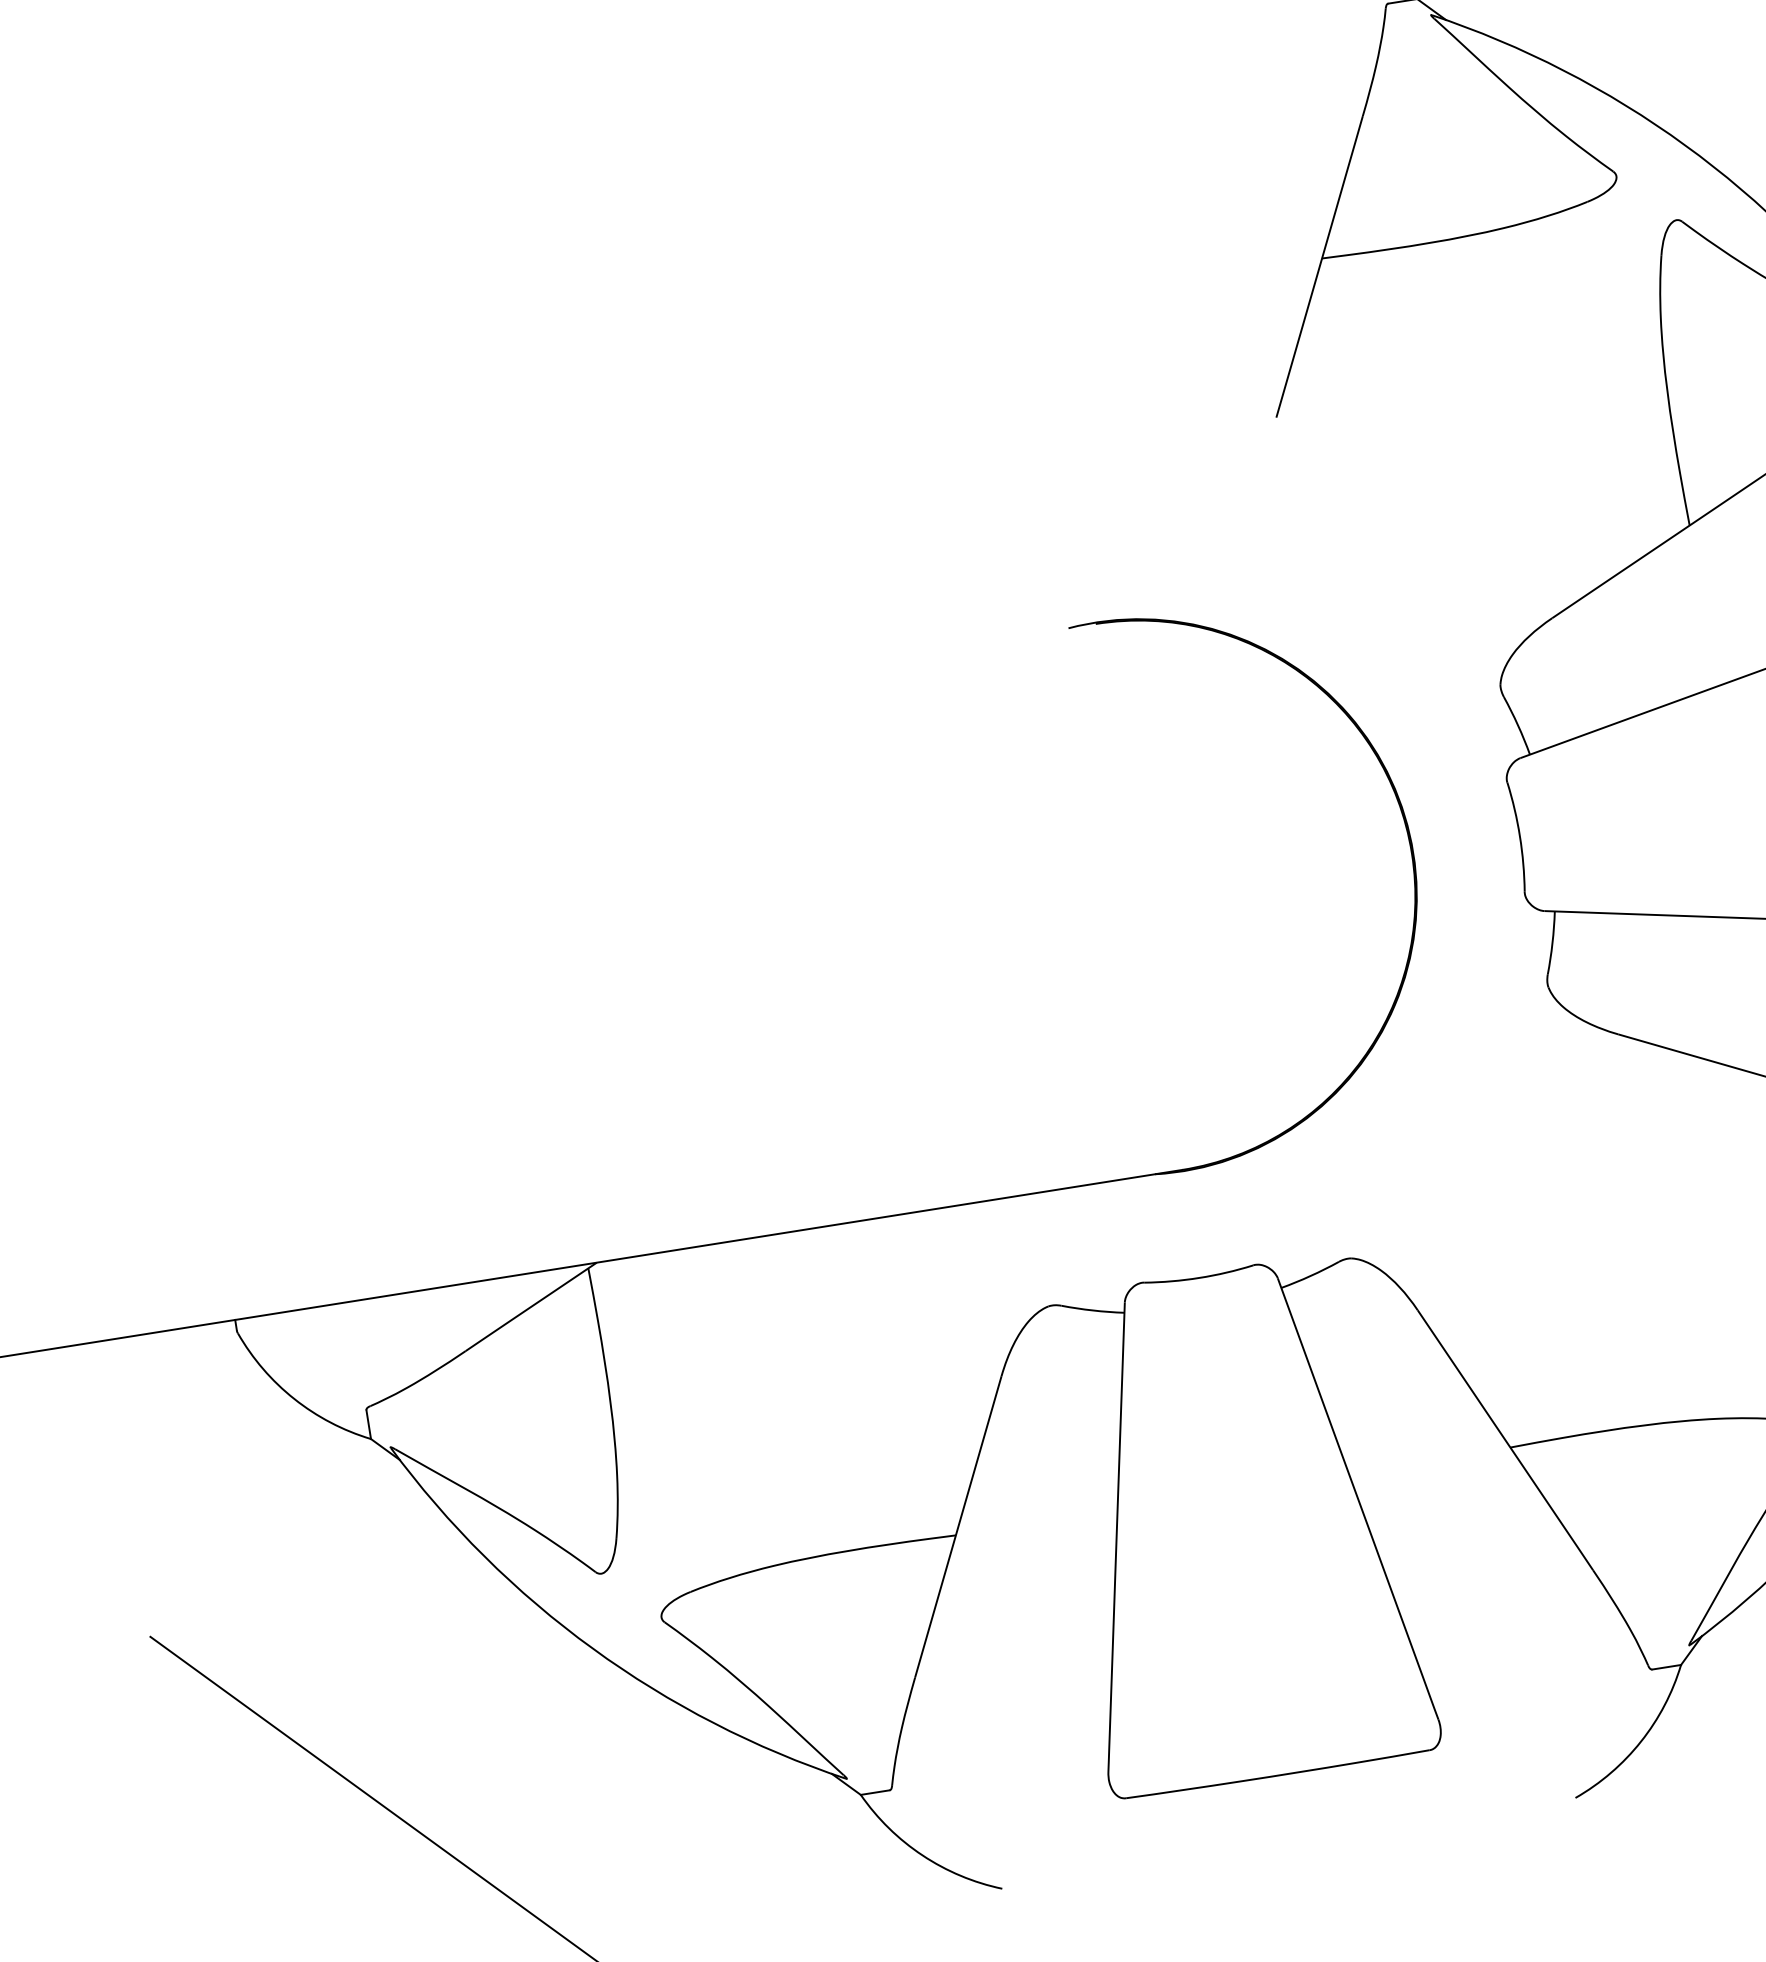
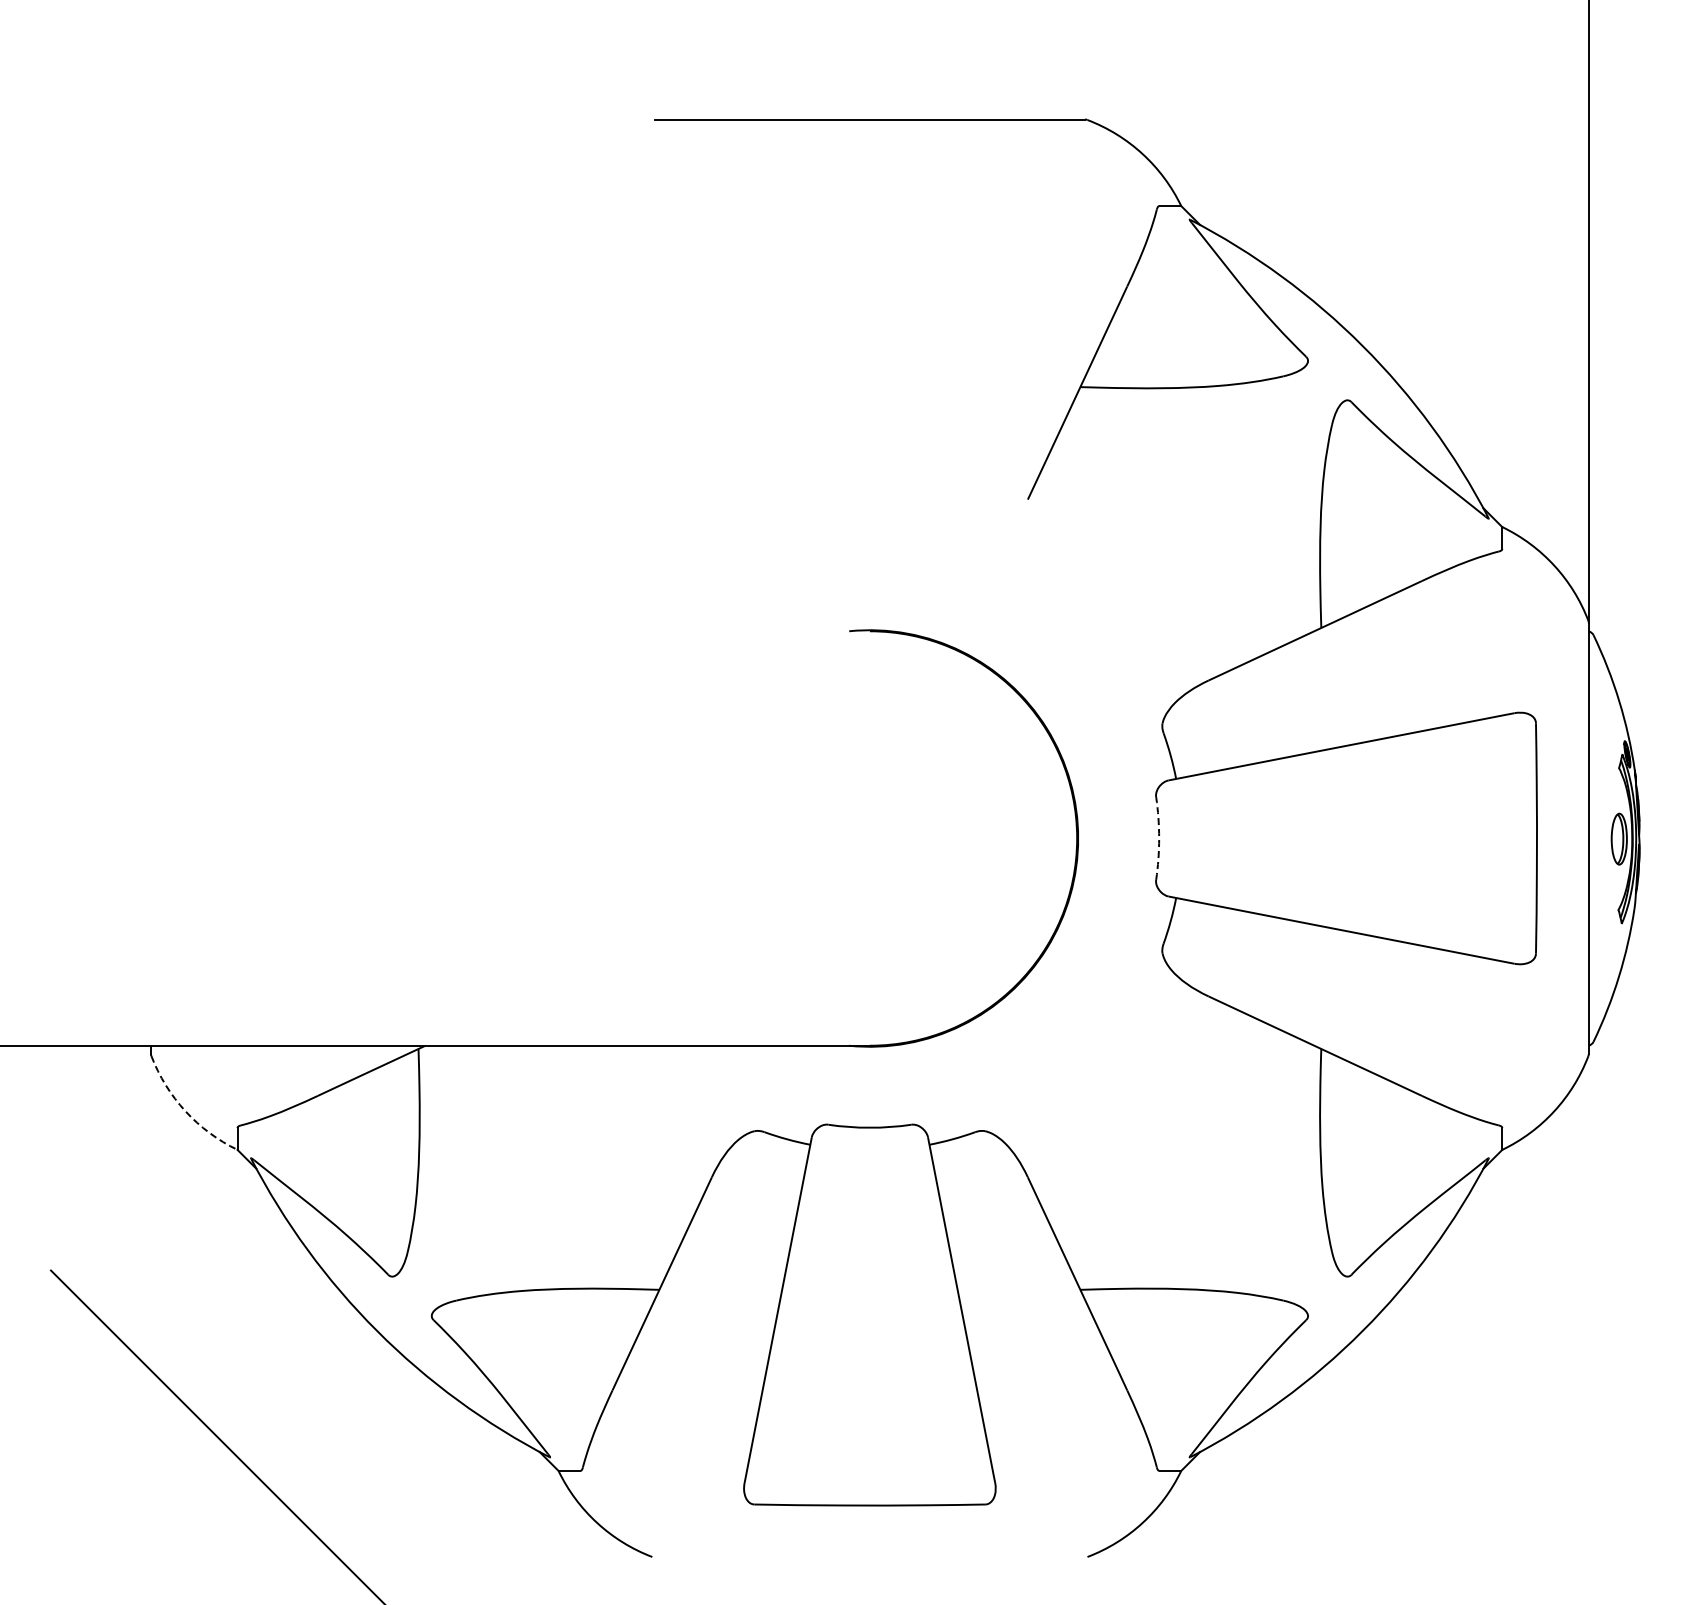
arc: (1520, 836) -> (1159, 838), solid -> dashed
arc: (294, 1399) -> (185, 1111), solid -> dashed

